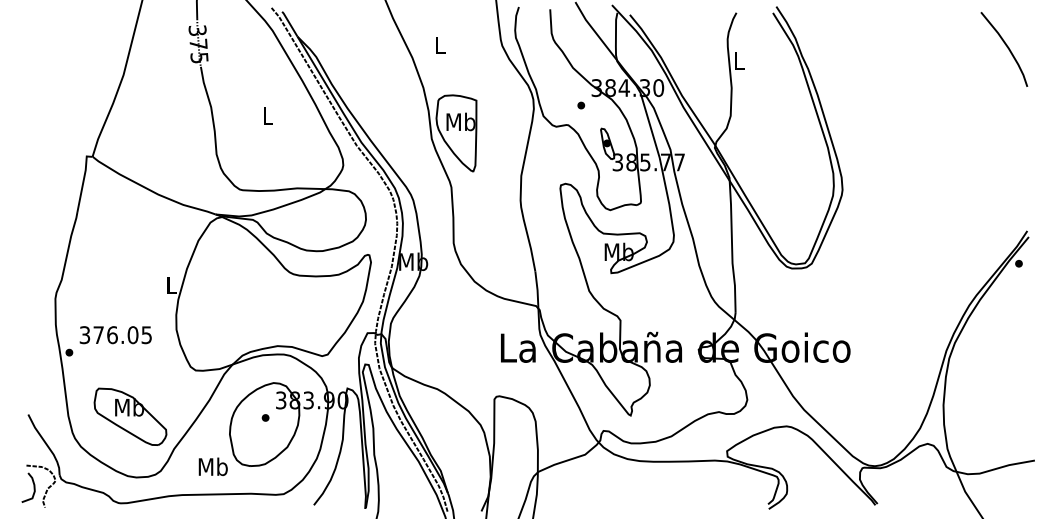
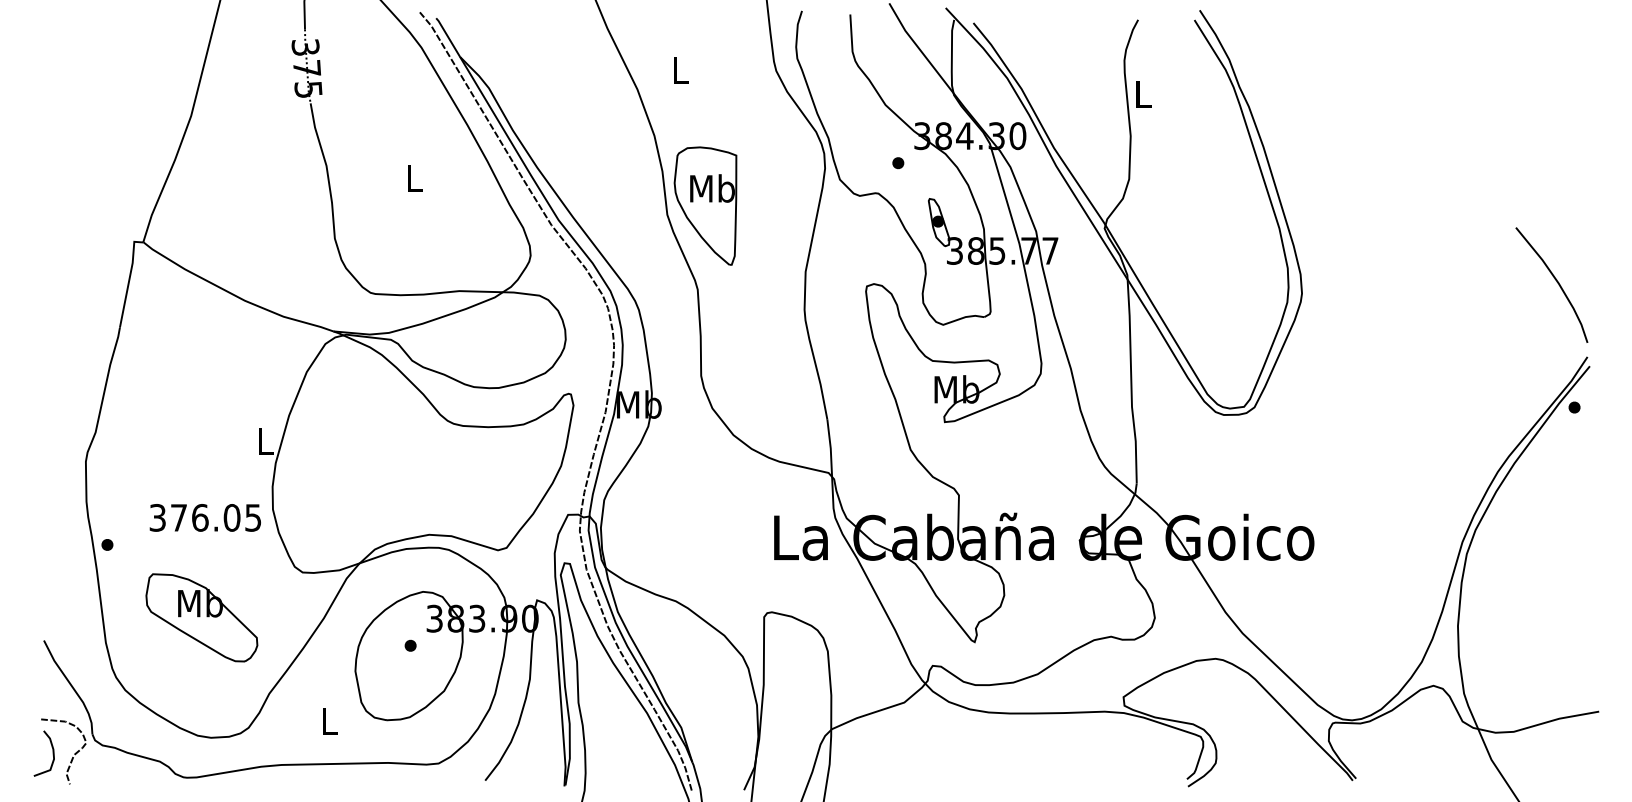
curve: (1006, 47) -> (1555, 282), moved
text: (115, 335) -> (204, 518), moved
part: (130, 416) -> (201, 617), moved
text: (212, 466) -> (328, 720), Mb -> L

